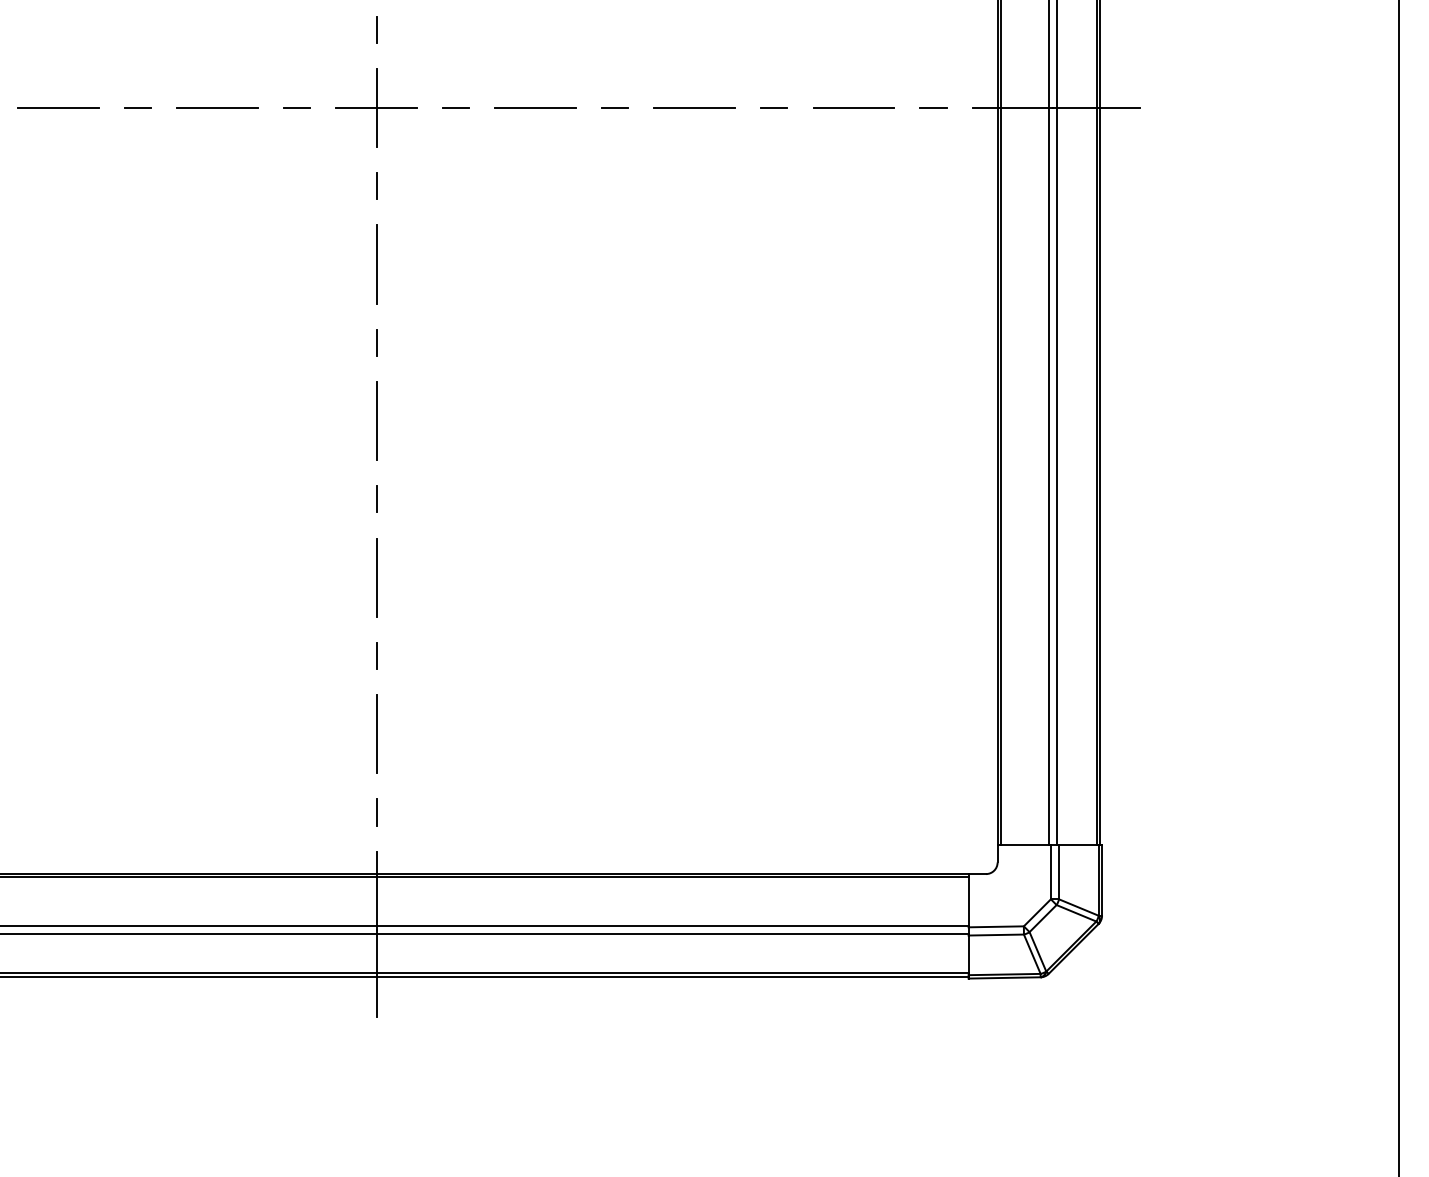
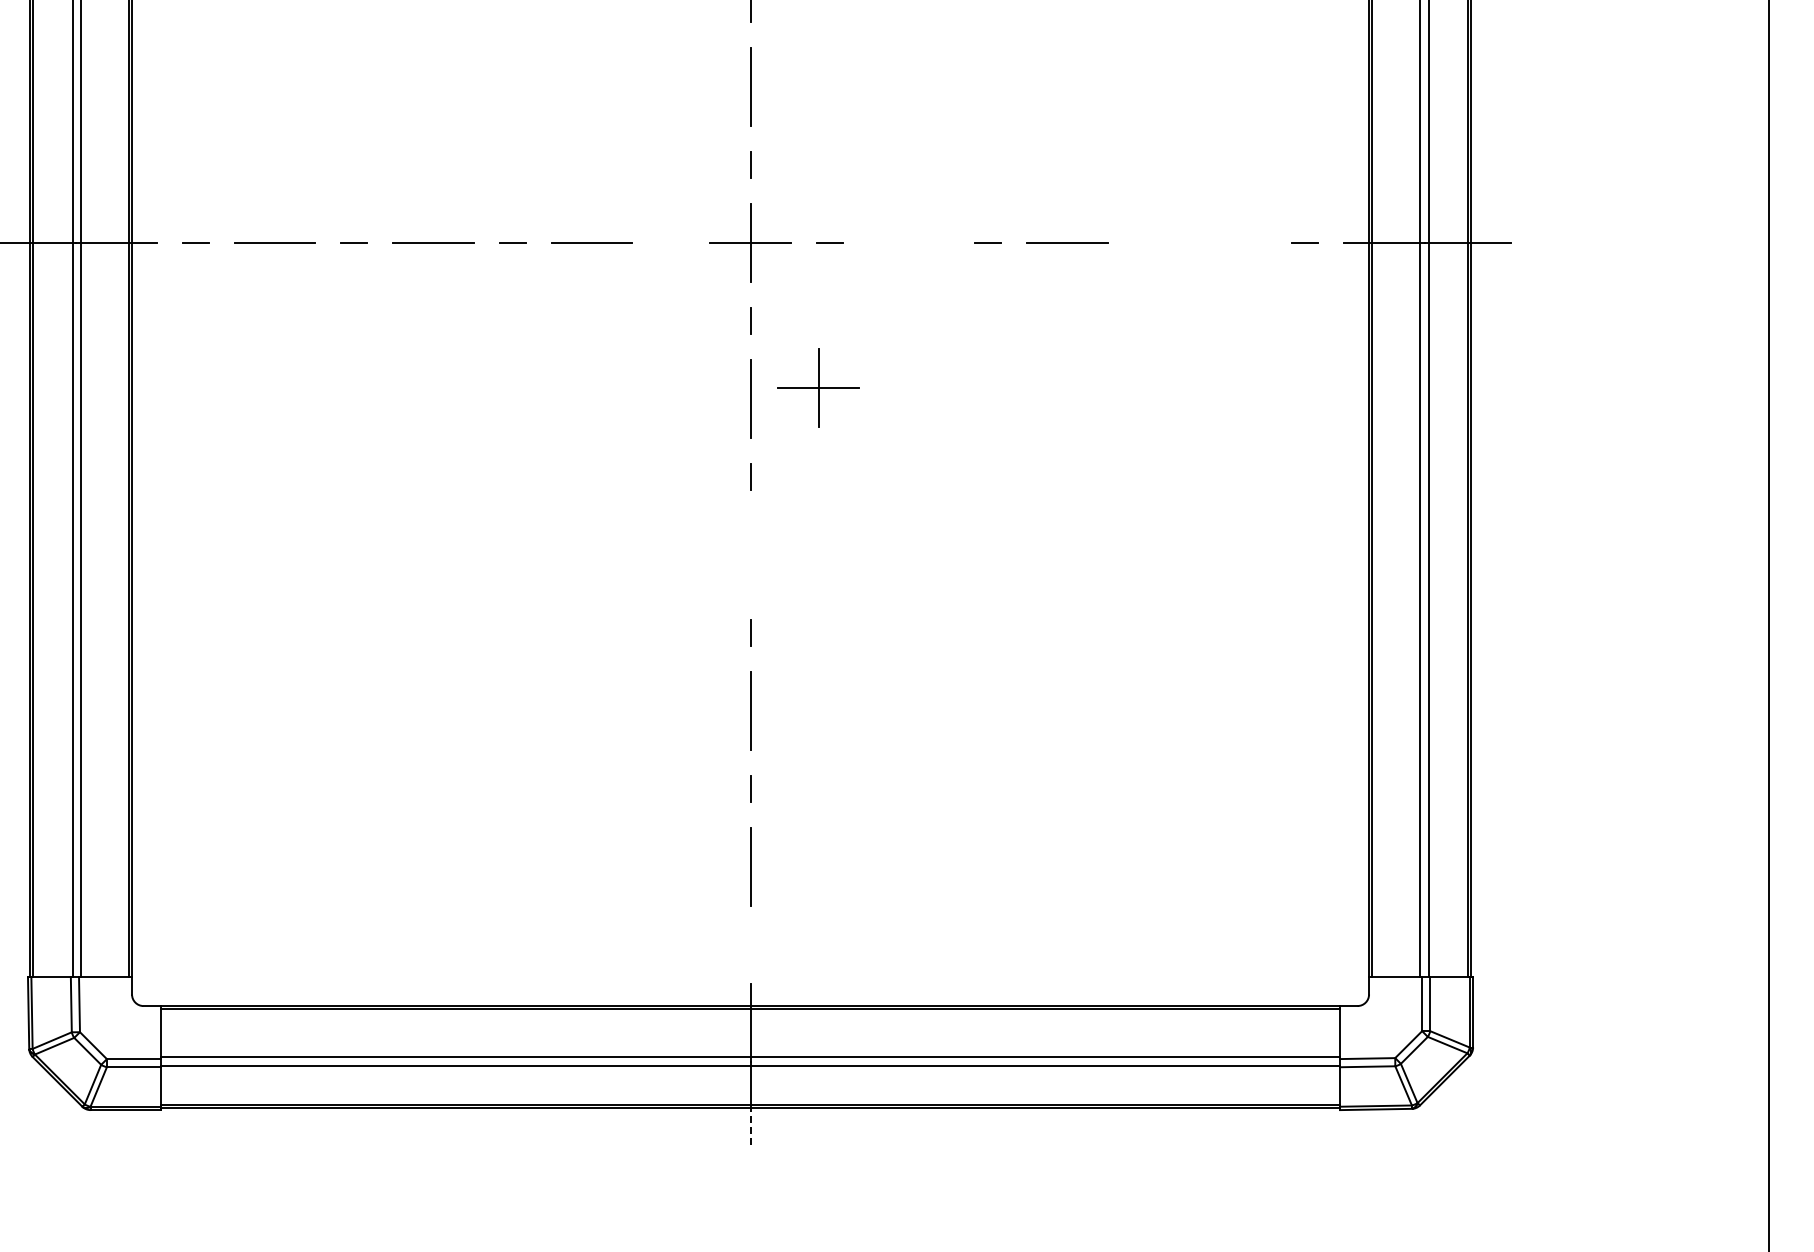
line: (297, 108) -> (671, 243), removed
line: (535, 108) -> (908, 243), removed
line: (774, 108) -> (1146, 243), removed
line: (853, 108) -> (1225, 243), removed
part: (444, 253) -> (818, 387), added
line: (376, 420) -> (750, 554), removed
line: (376, 812) -> (750, 944), removed
line: (376, 995) -> (750, 1126), solid -> dashed

